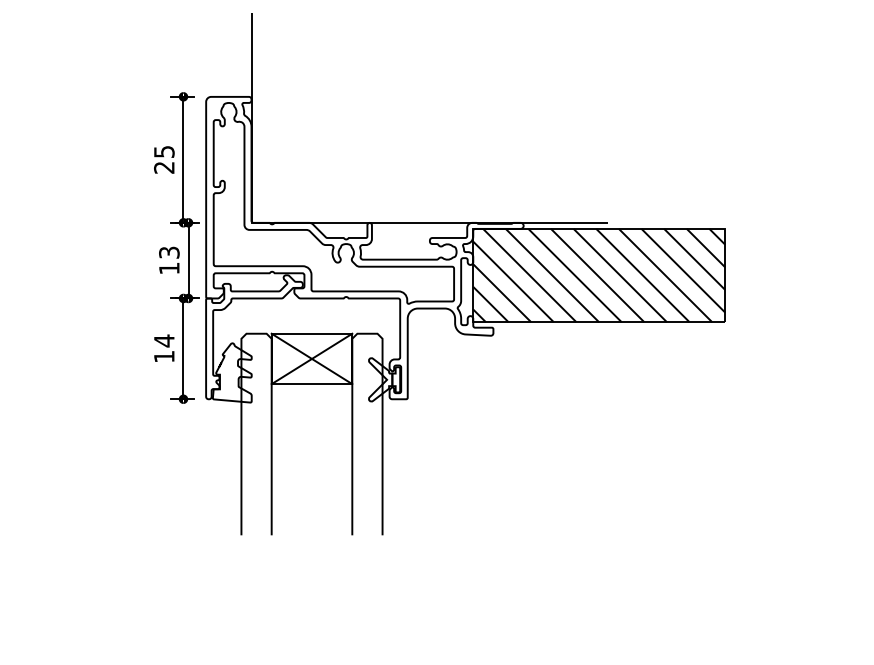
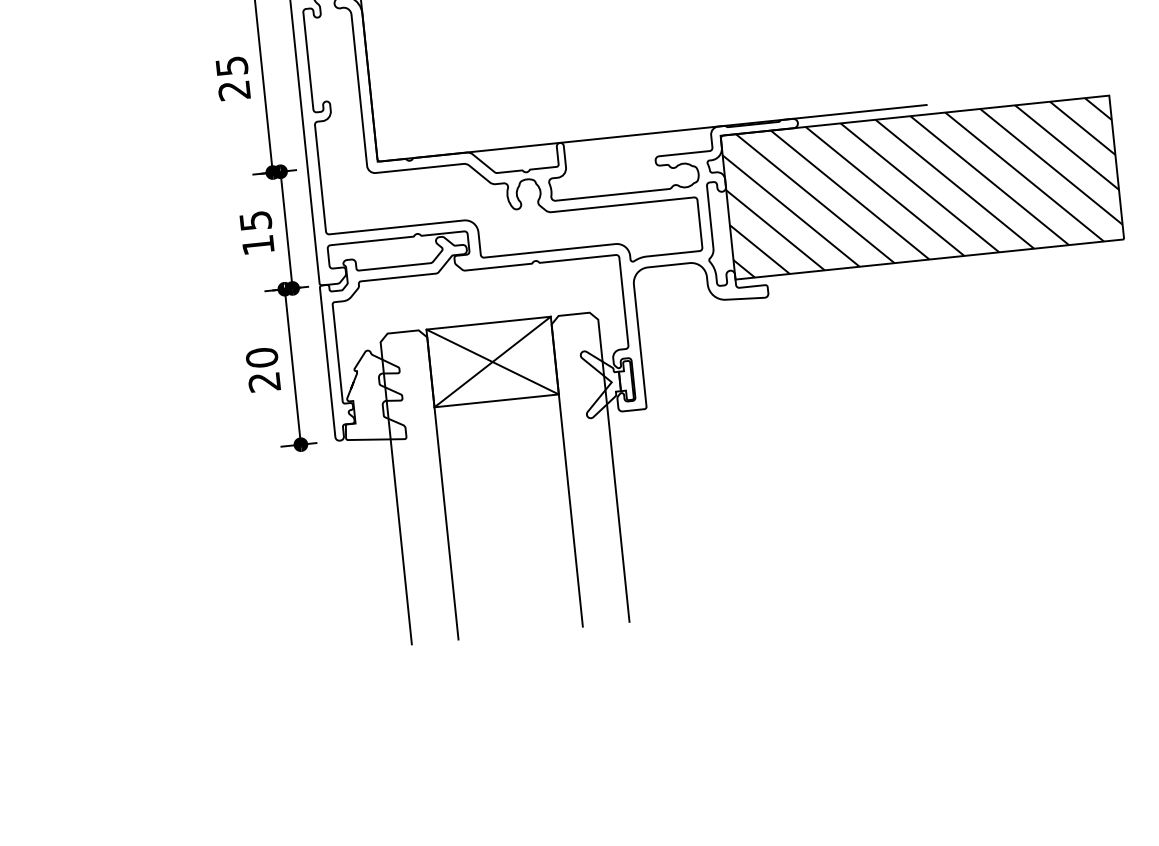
text: (169, 252) -> (255, 220), 13 -> 15
text: (164, 348) -> (263, 369), 14 -> 20

